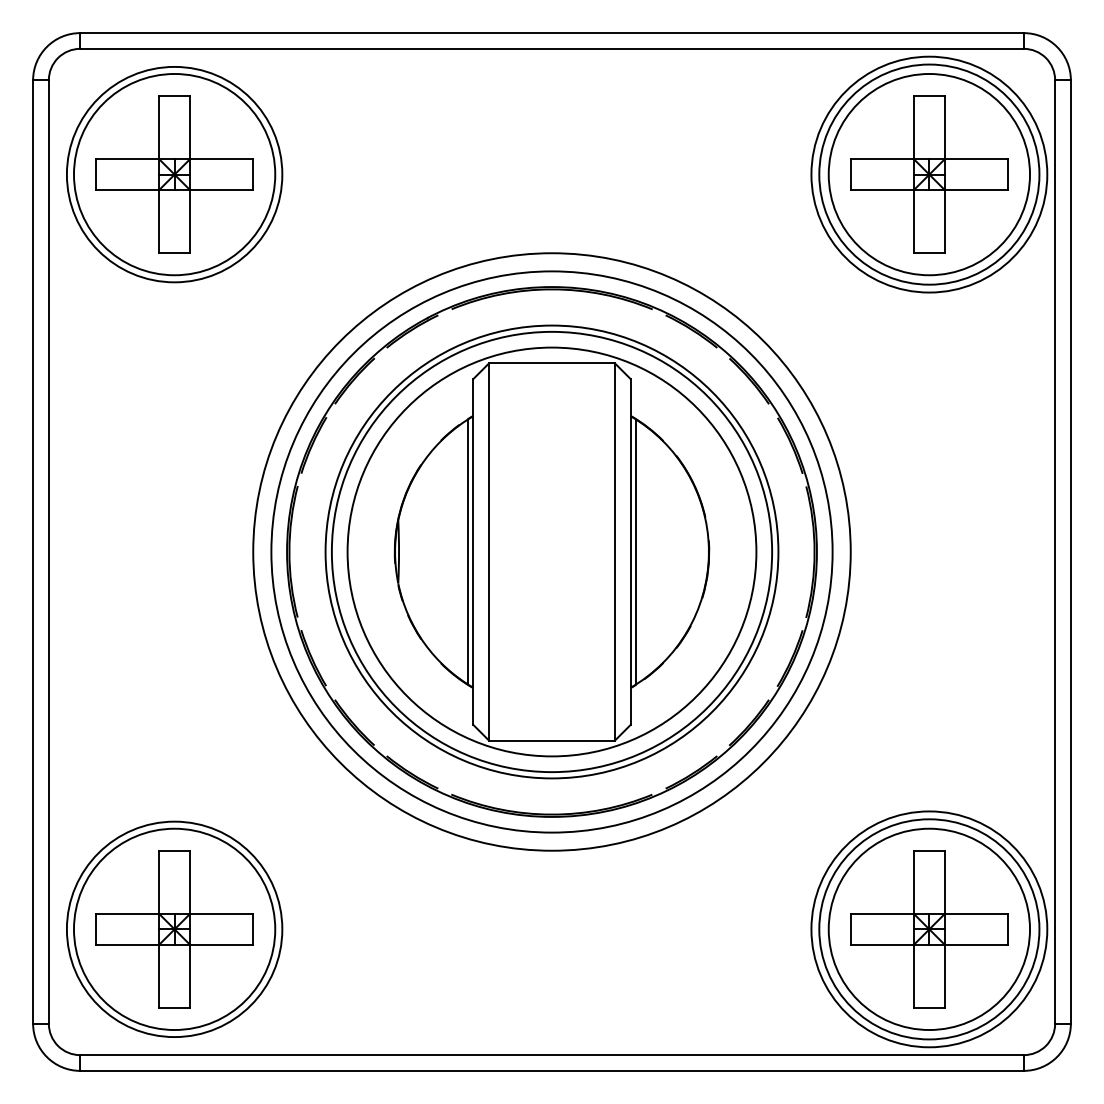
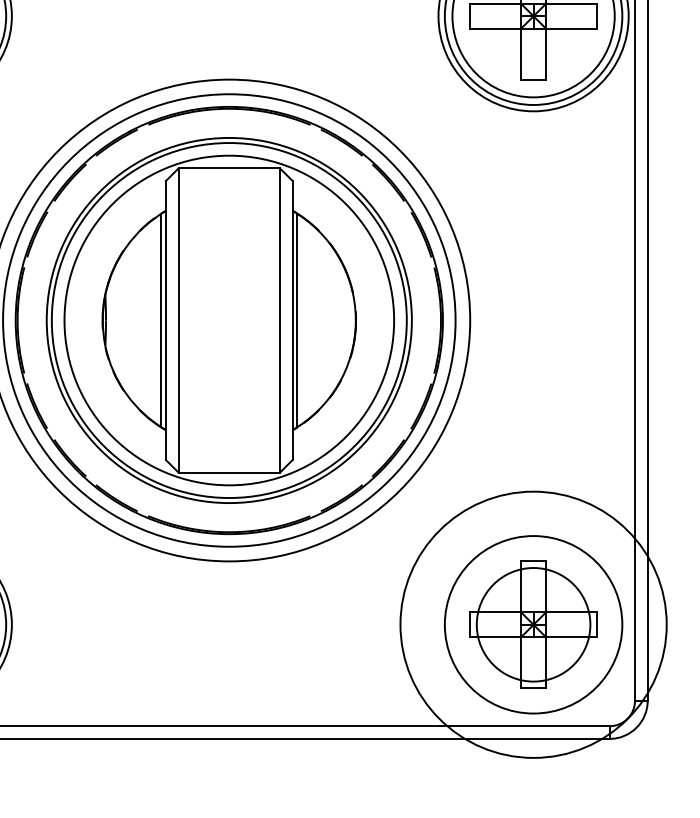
circle: (929, 929) -> (533, 624), size x0.7
circle: (929, 929) -> (533, 624), size x1.4

